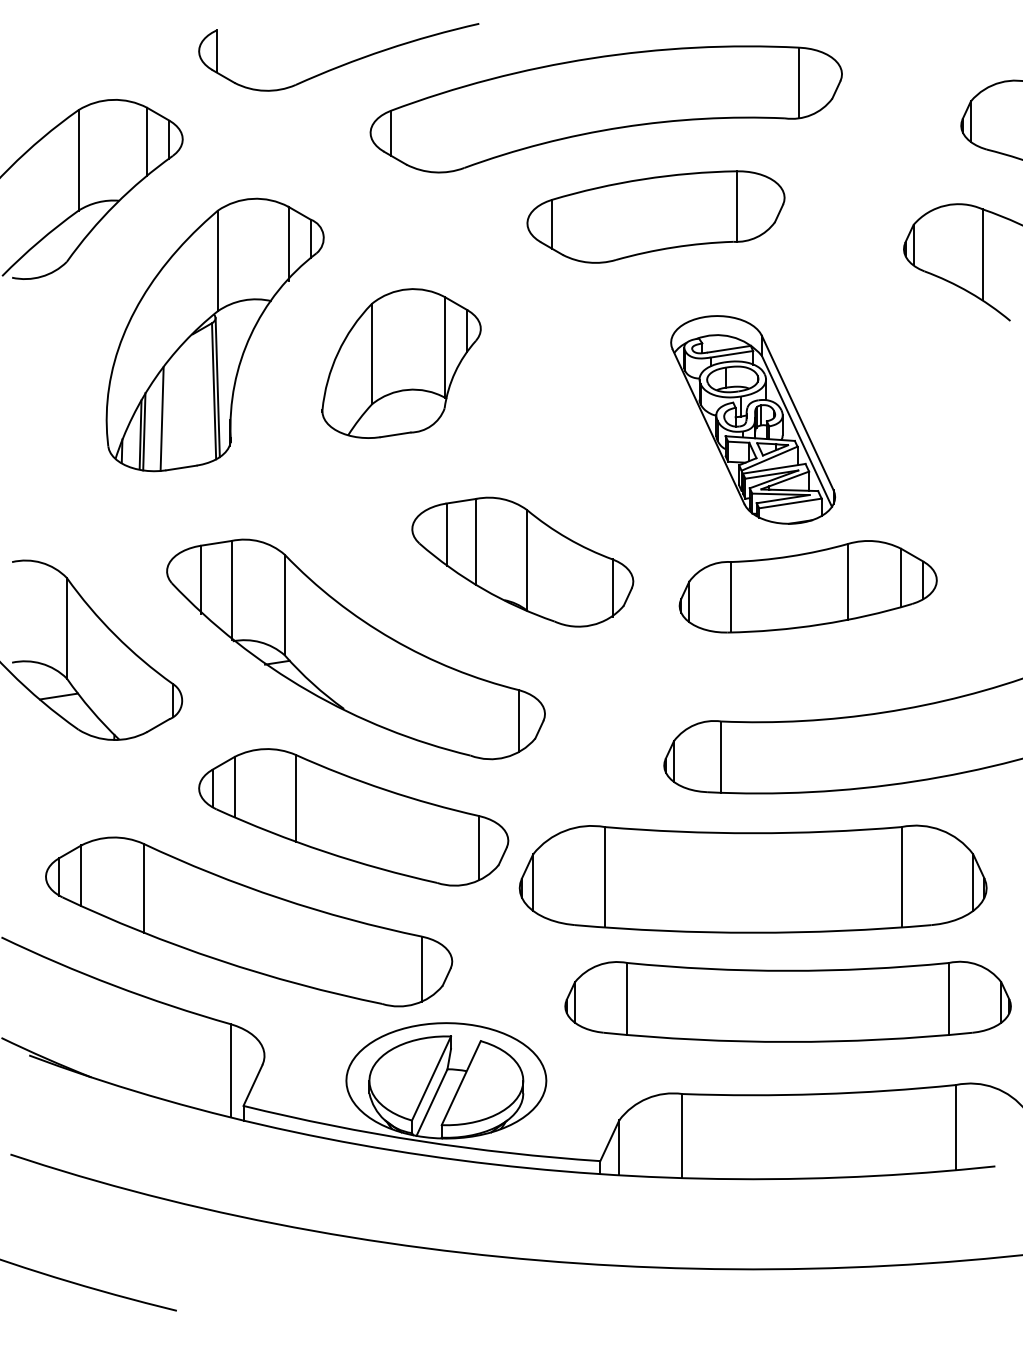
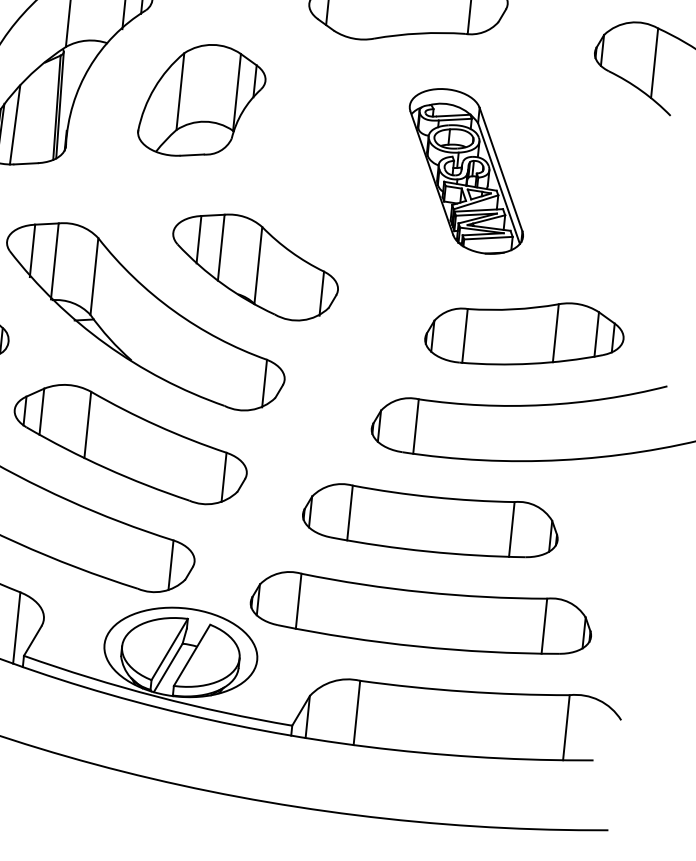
part: (522, 561) -> (254, 266), moved
part: (807, 586) -> (524, 333), moved
part: (752, 879) -> (430, 522), size x0.71
part: (787, 1001) -> (420, 615), moved

